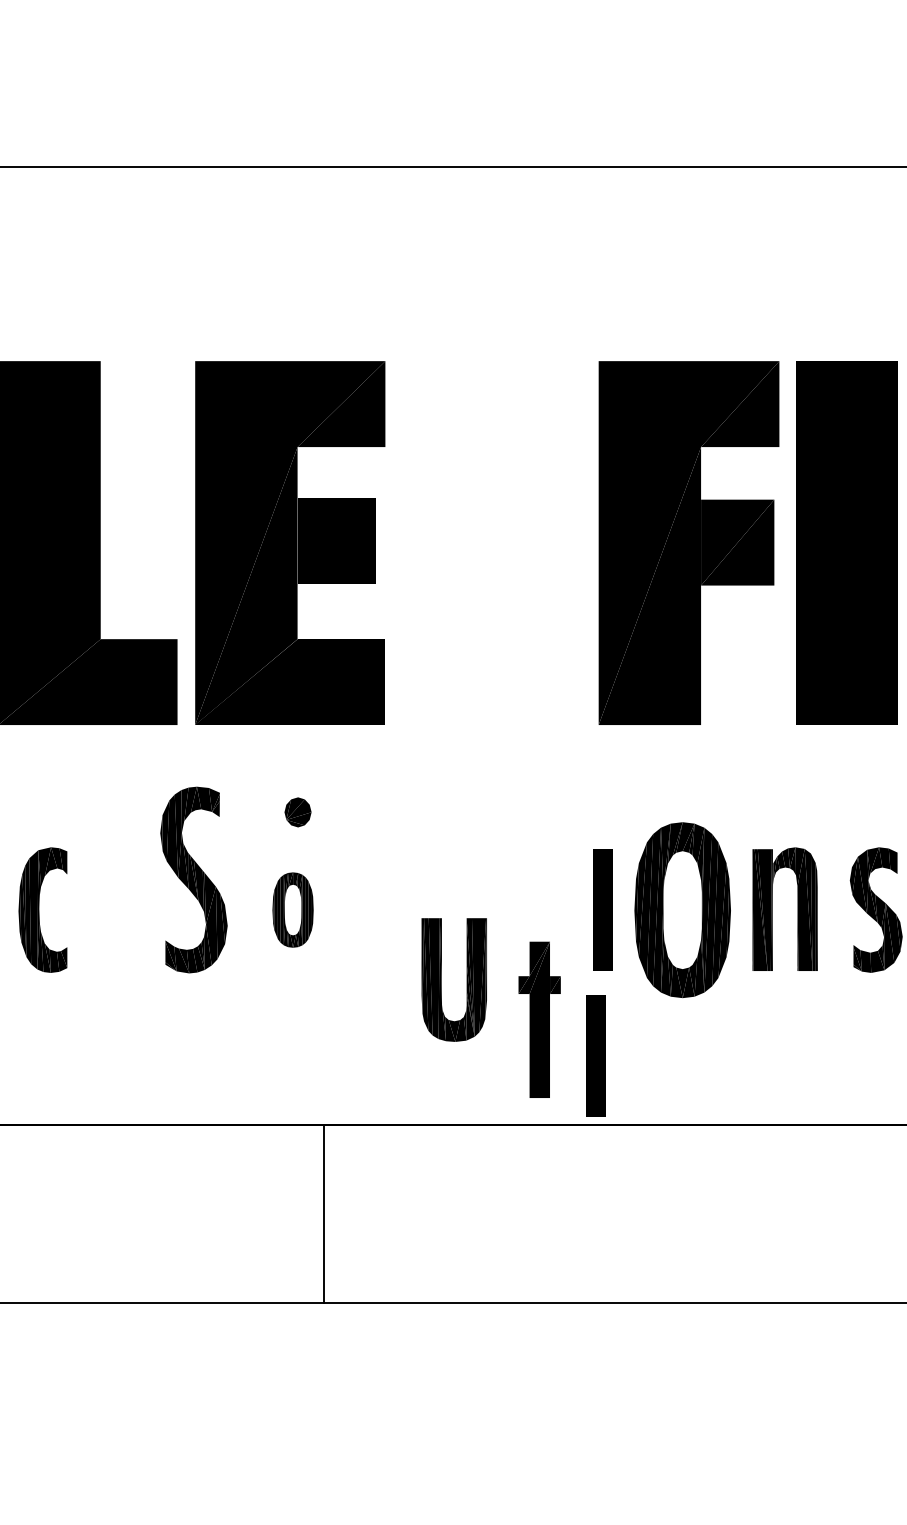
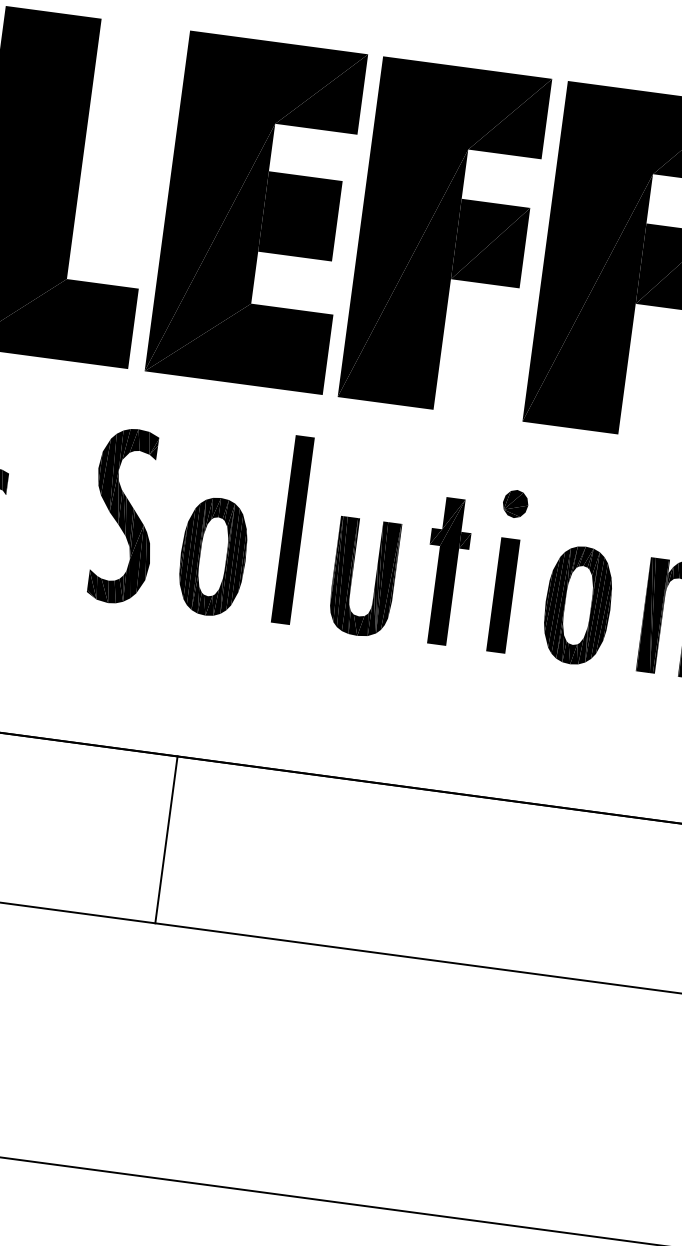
part: (491, 542) -> (444, 237), added
part: (297, 812) -> (515, 504), moved
part: (372, 870) -> (292, 529), added
part: (292, 909) -> (212, 556), size x1.67
part: (682, 909) -> (577, 604), size x0.71
part: (441, 979) -> (352, 575), moved
part: (539, 1019) -> (446, 571), moved
part: (595, 1055) -> (478, 730), removed
line: (323, 1213) -> (166, 839), moved

